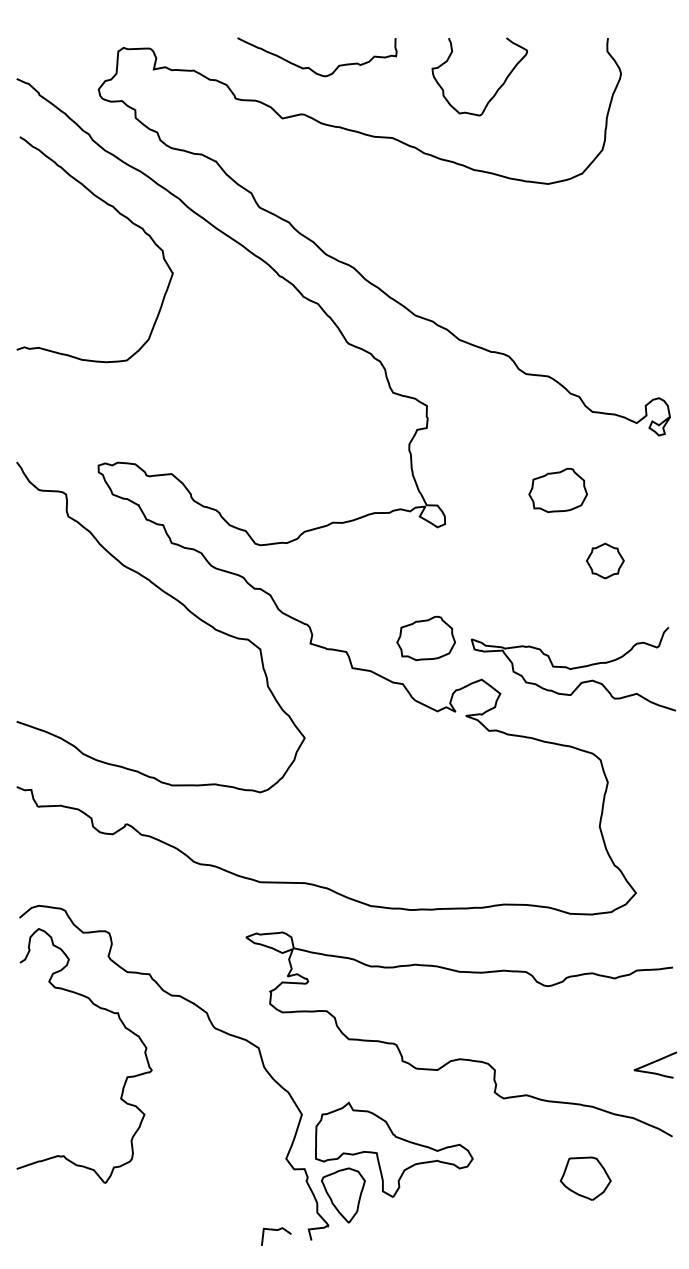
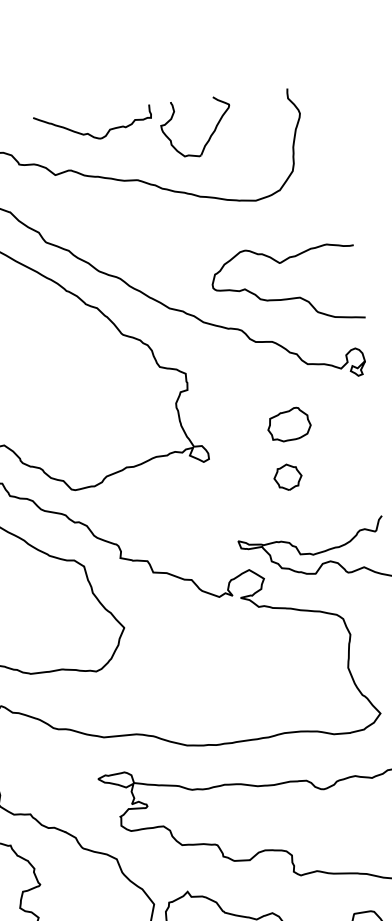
curve: (311, 68) -> (90, 134), moved
curve: (576, 320) -> (288, 298), added
part: (605, 560) -> (288, 476), moved
part: (425, 638) -> (204, 544), removed

